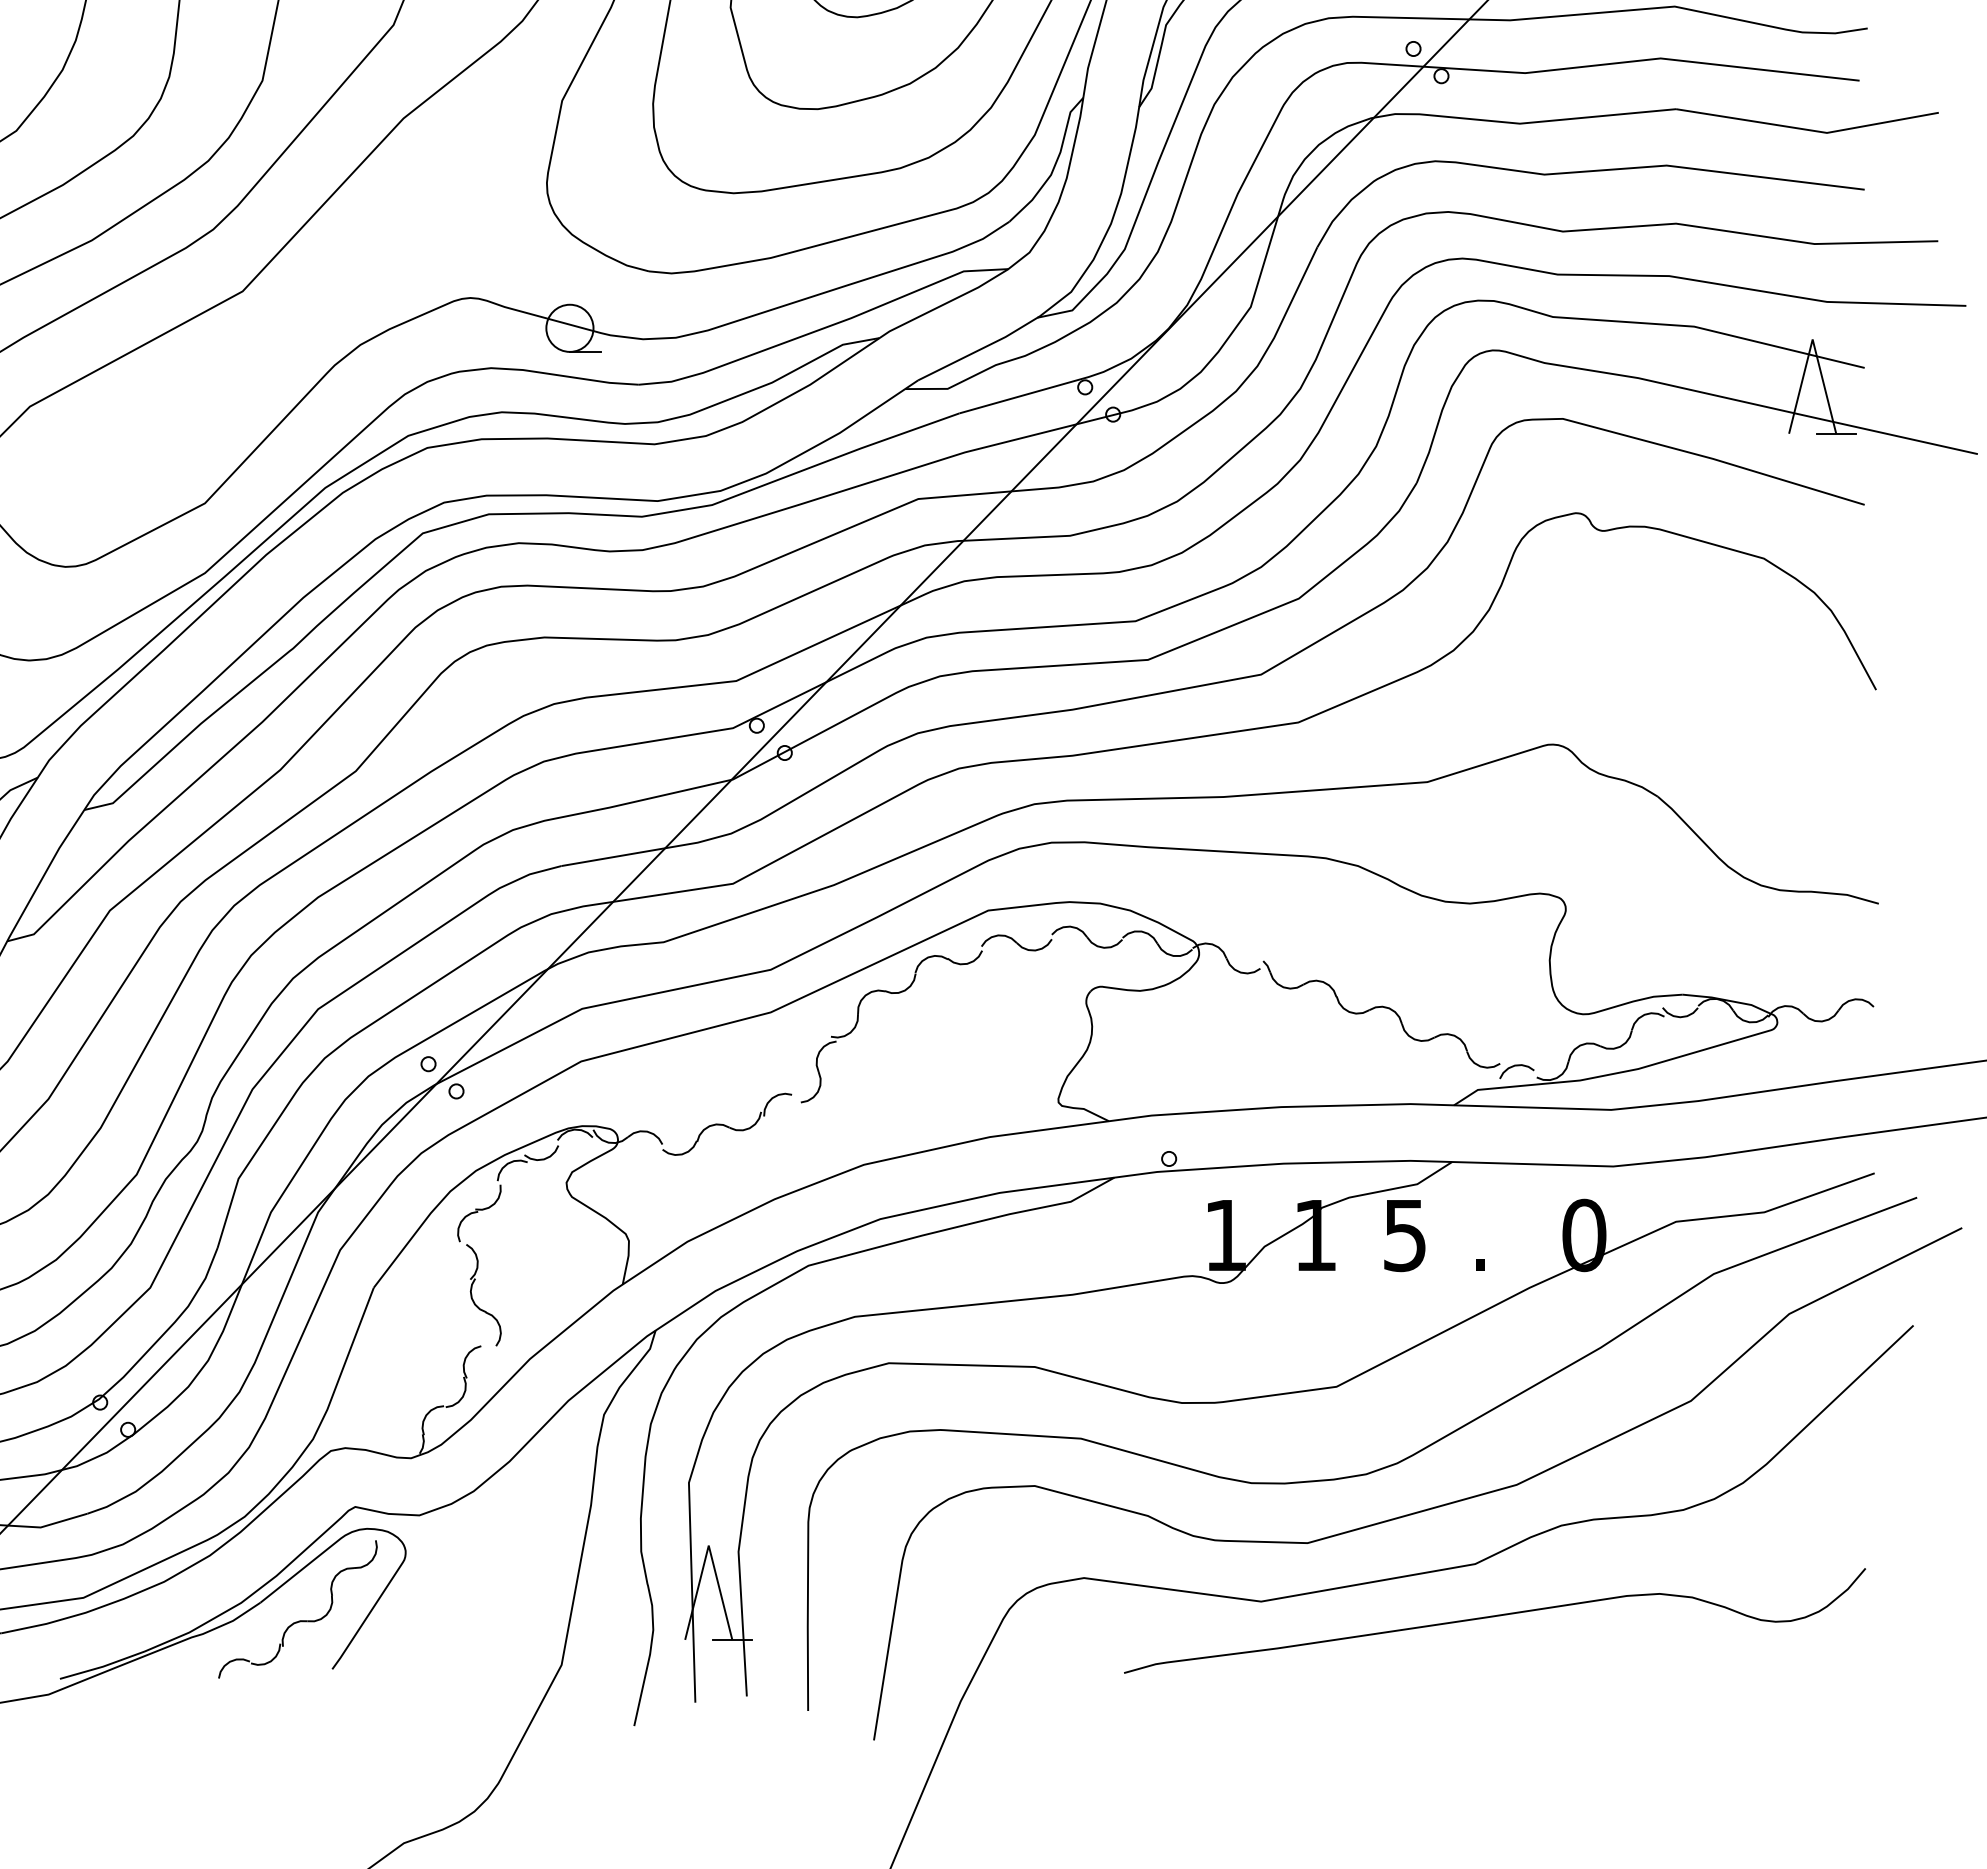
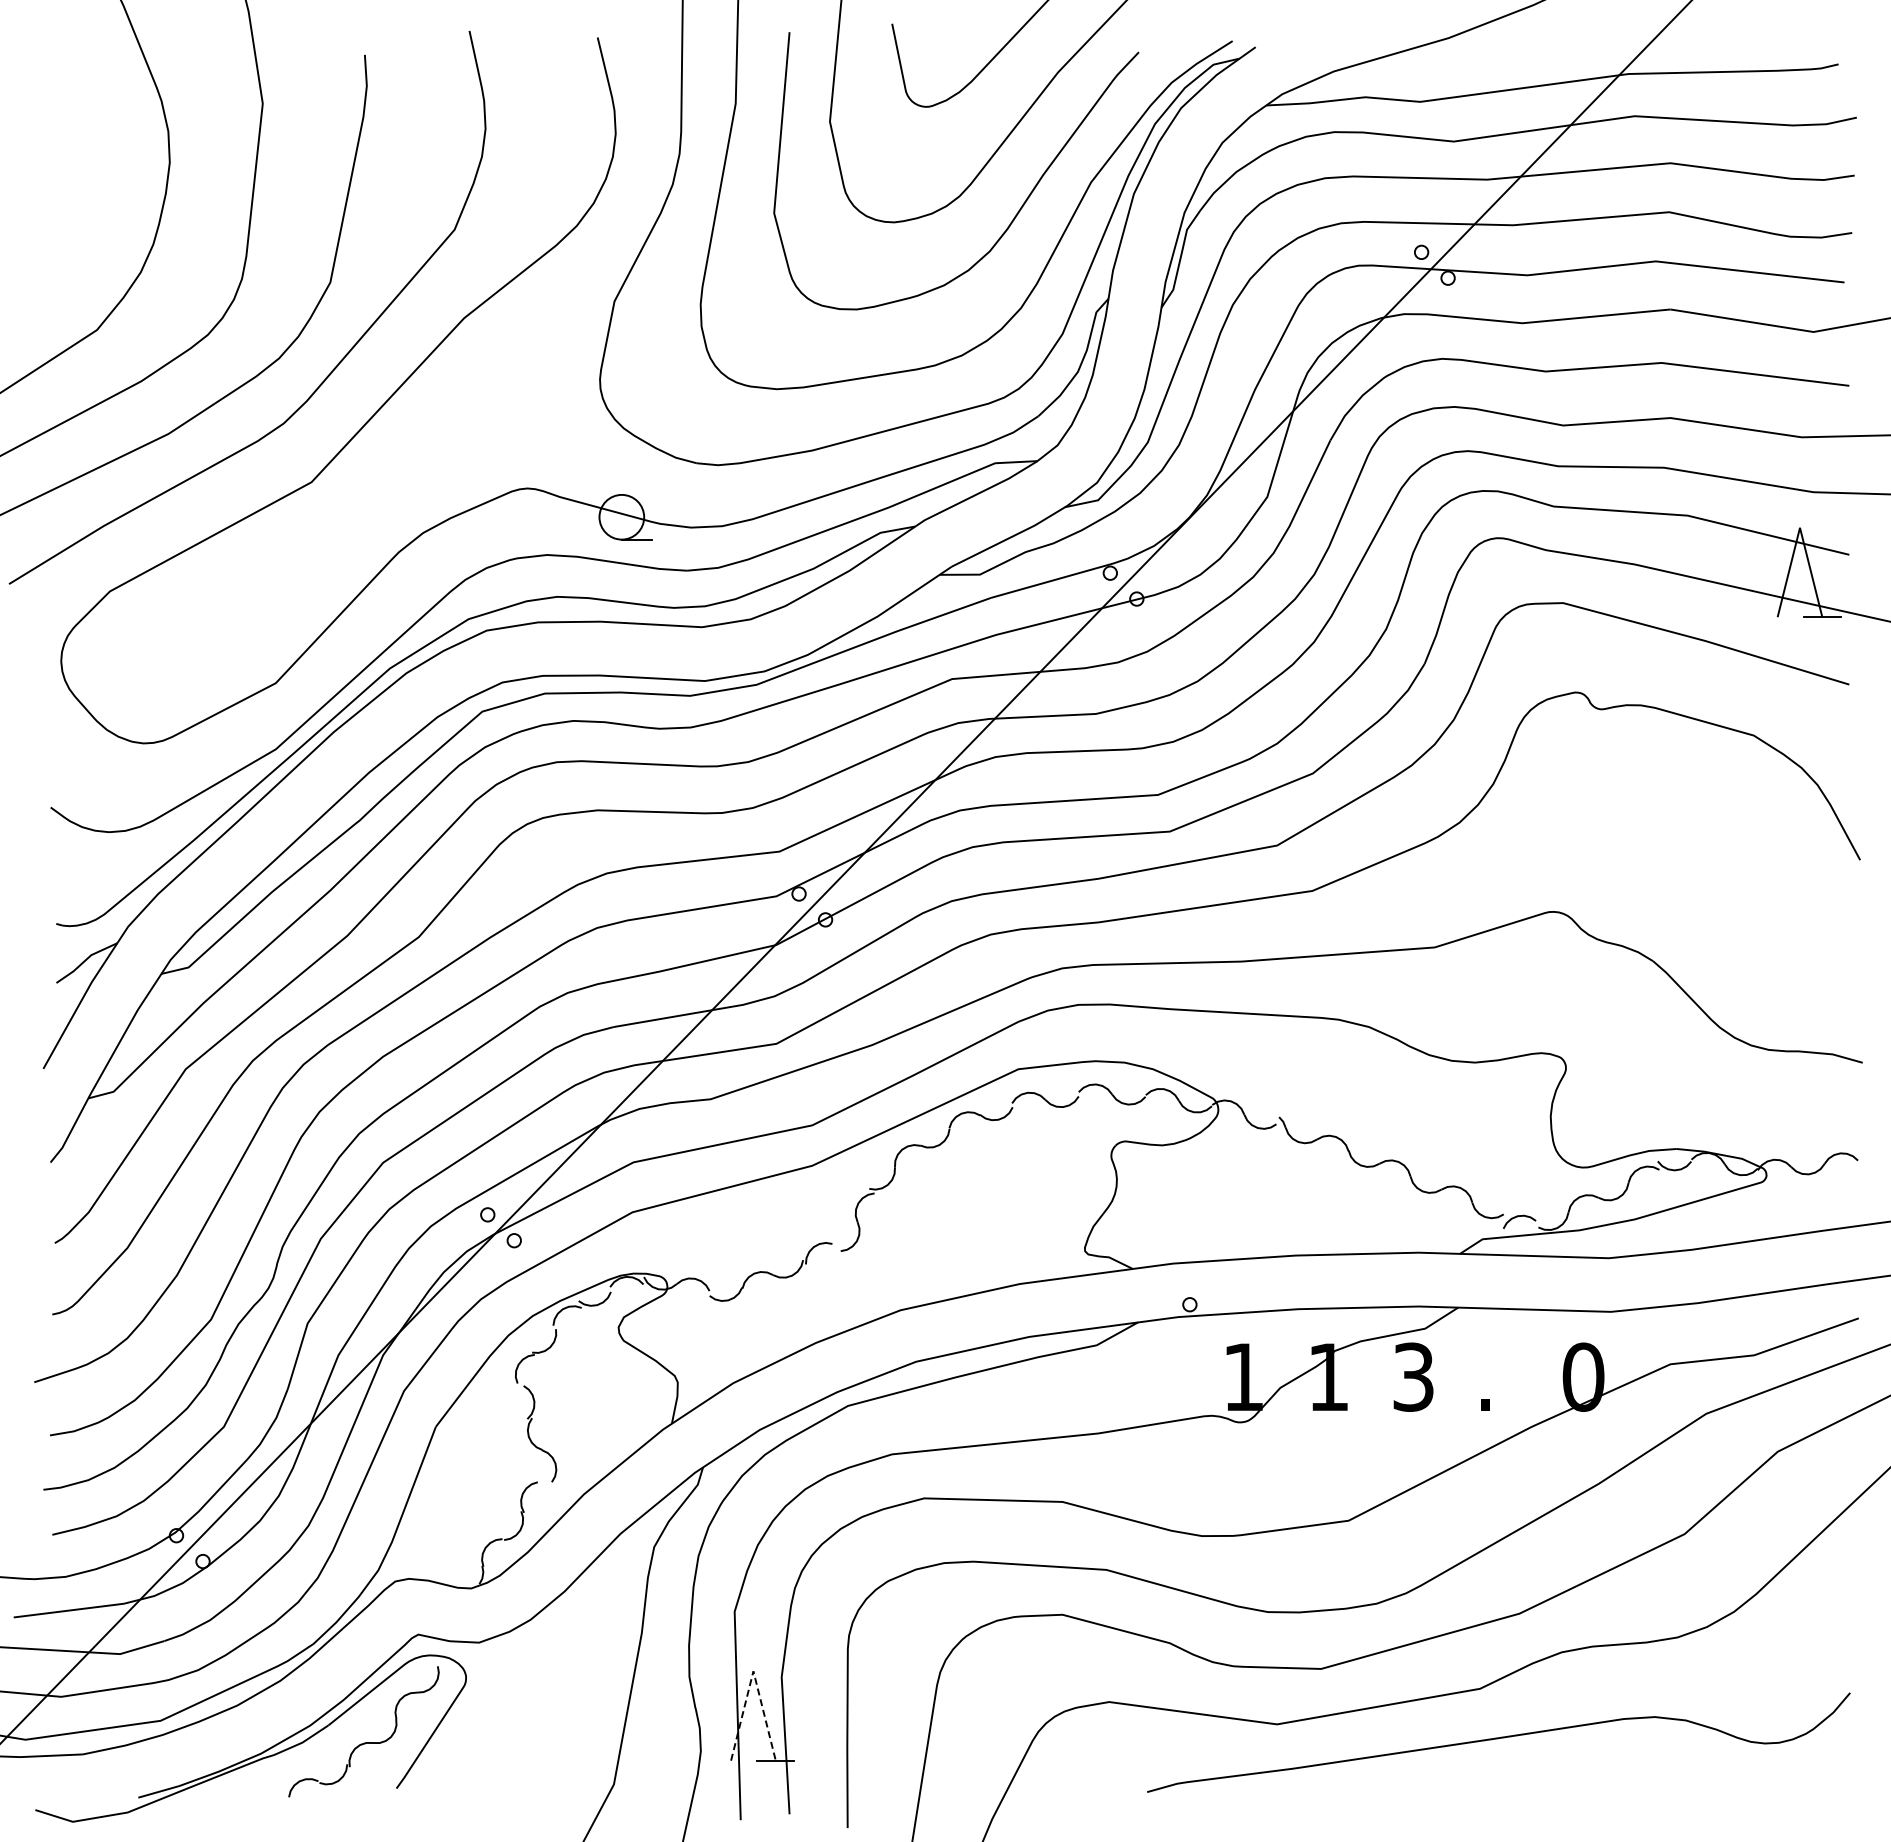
text: (1404, 1234) -> (1413, 1376), 5 -> 3
line: (708, 1545) -> (753, 1671), solid -> dashed

